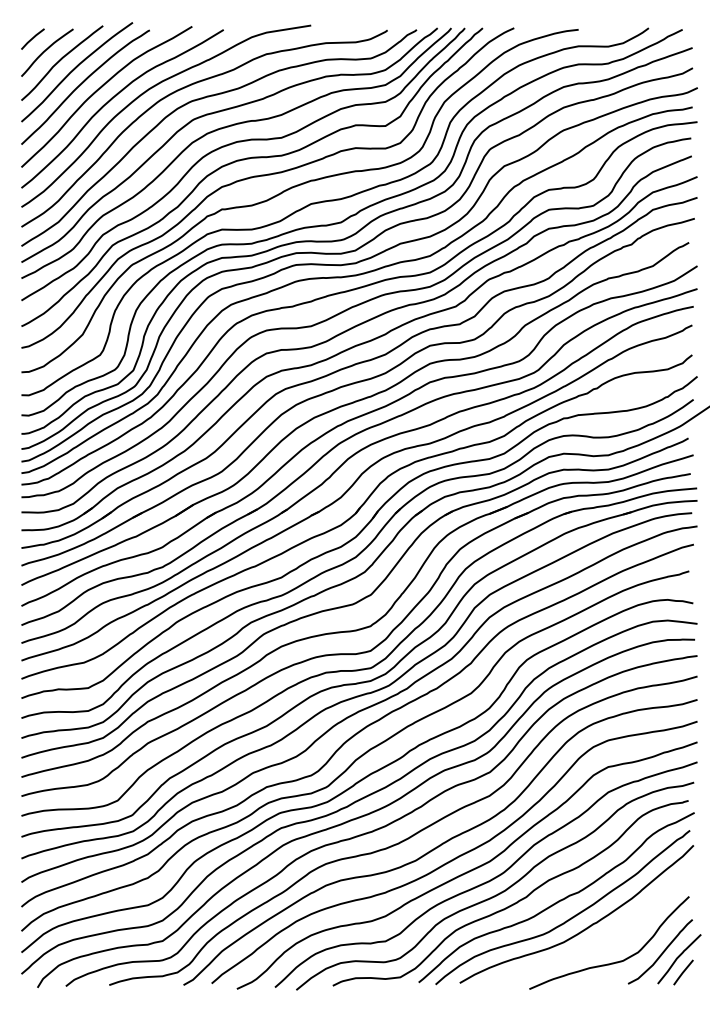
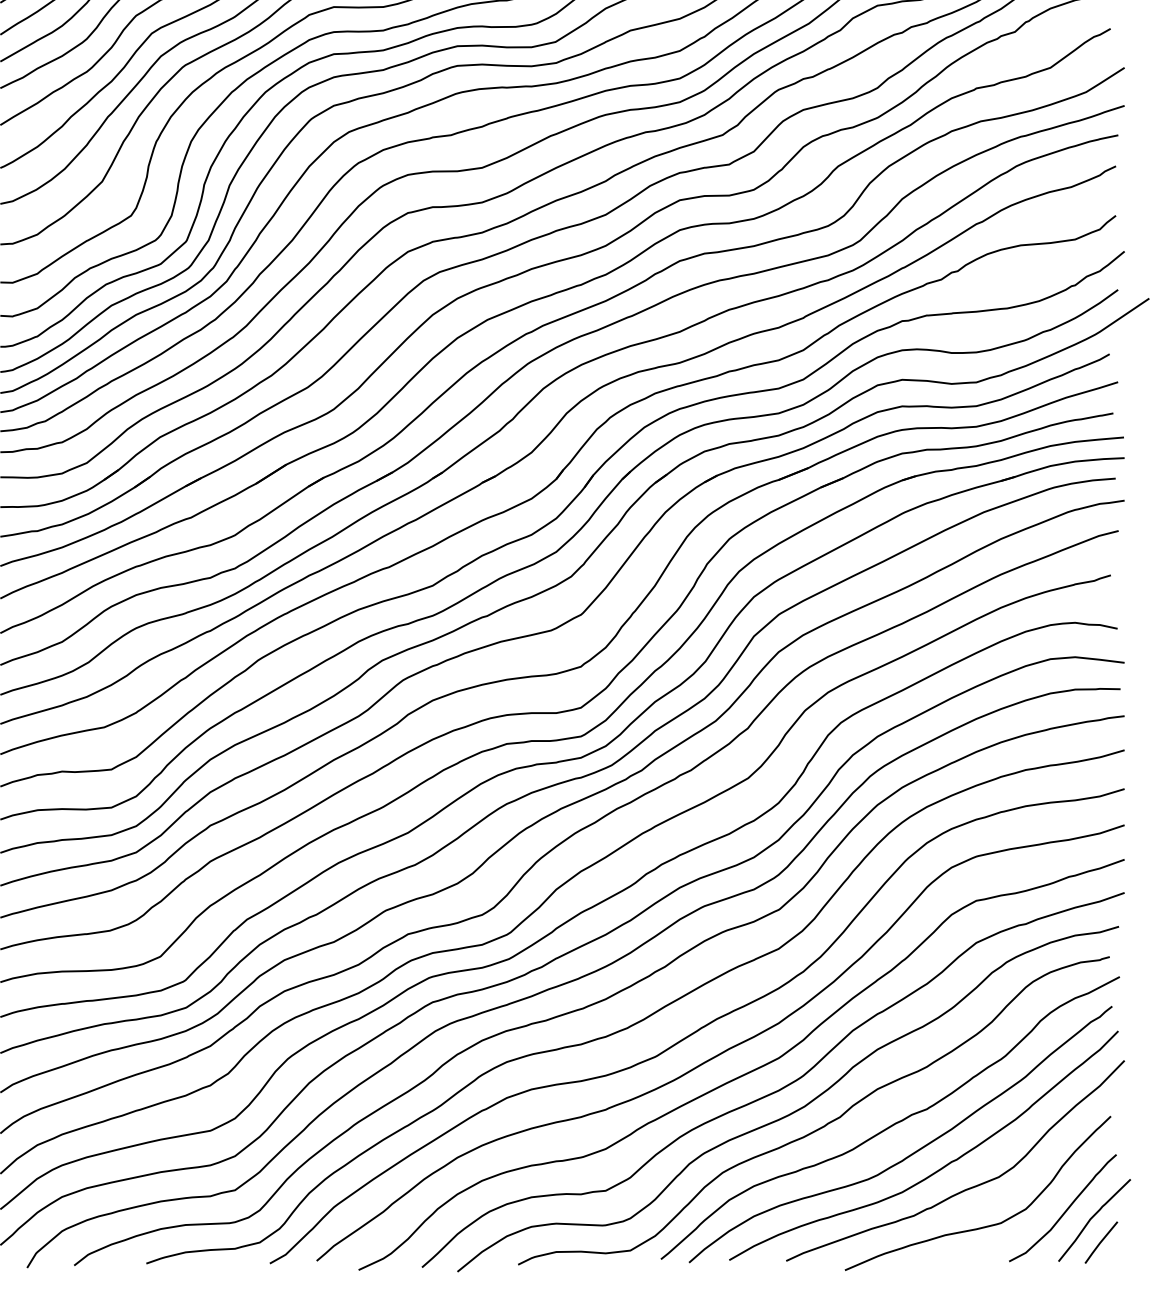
curve: (602, 939) -> (966, 1187), added

